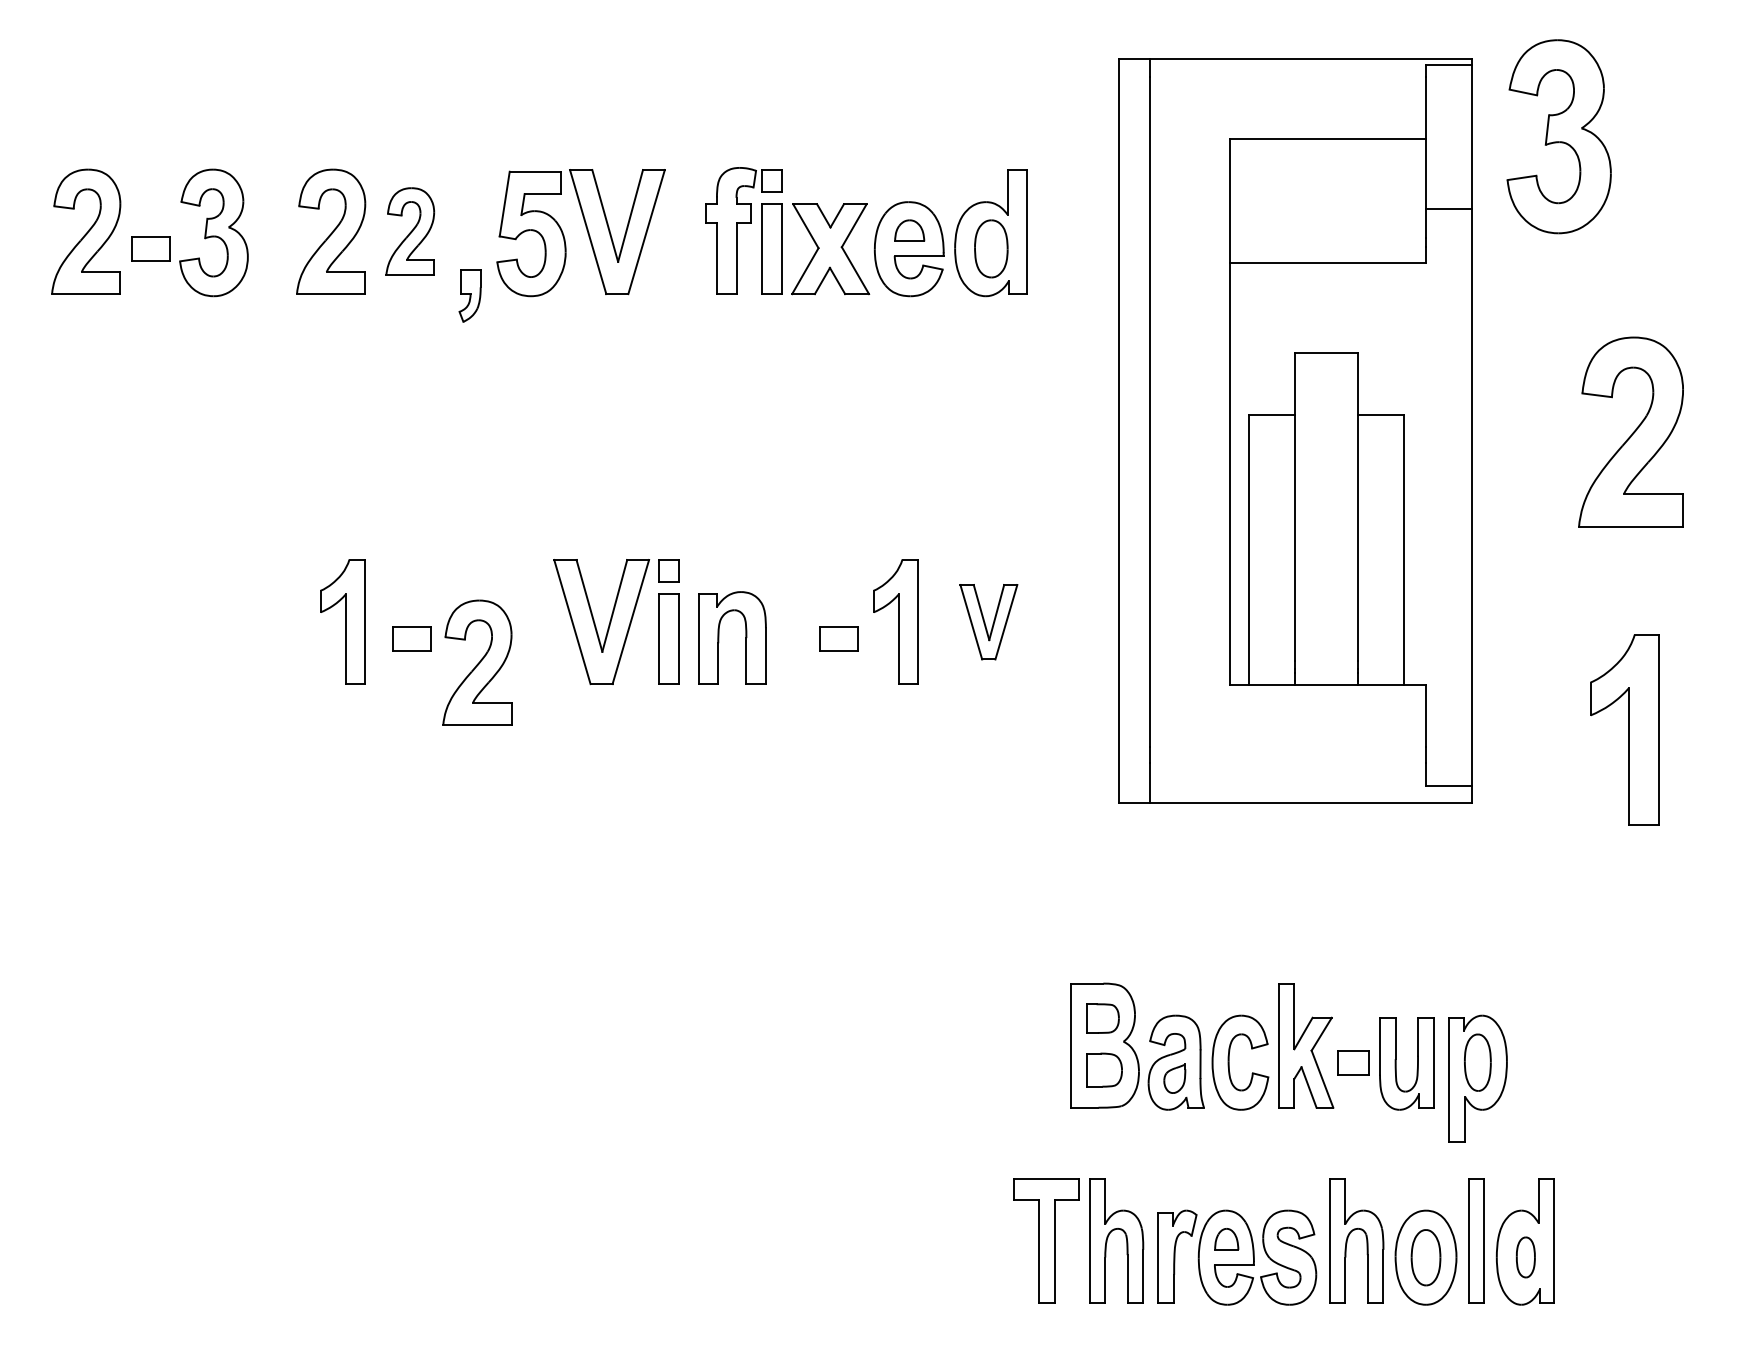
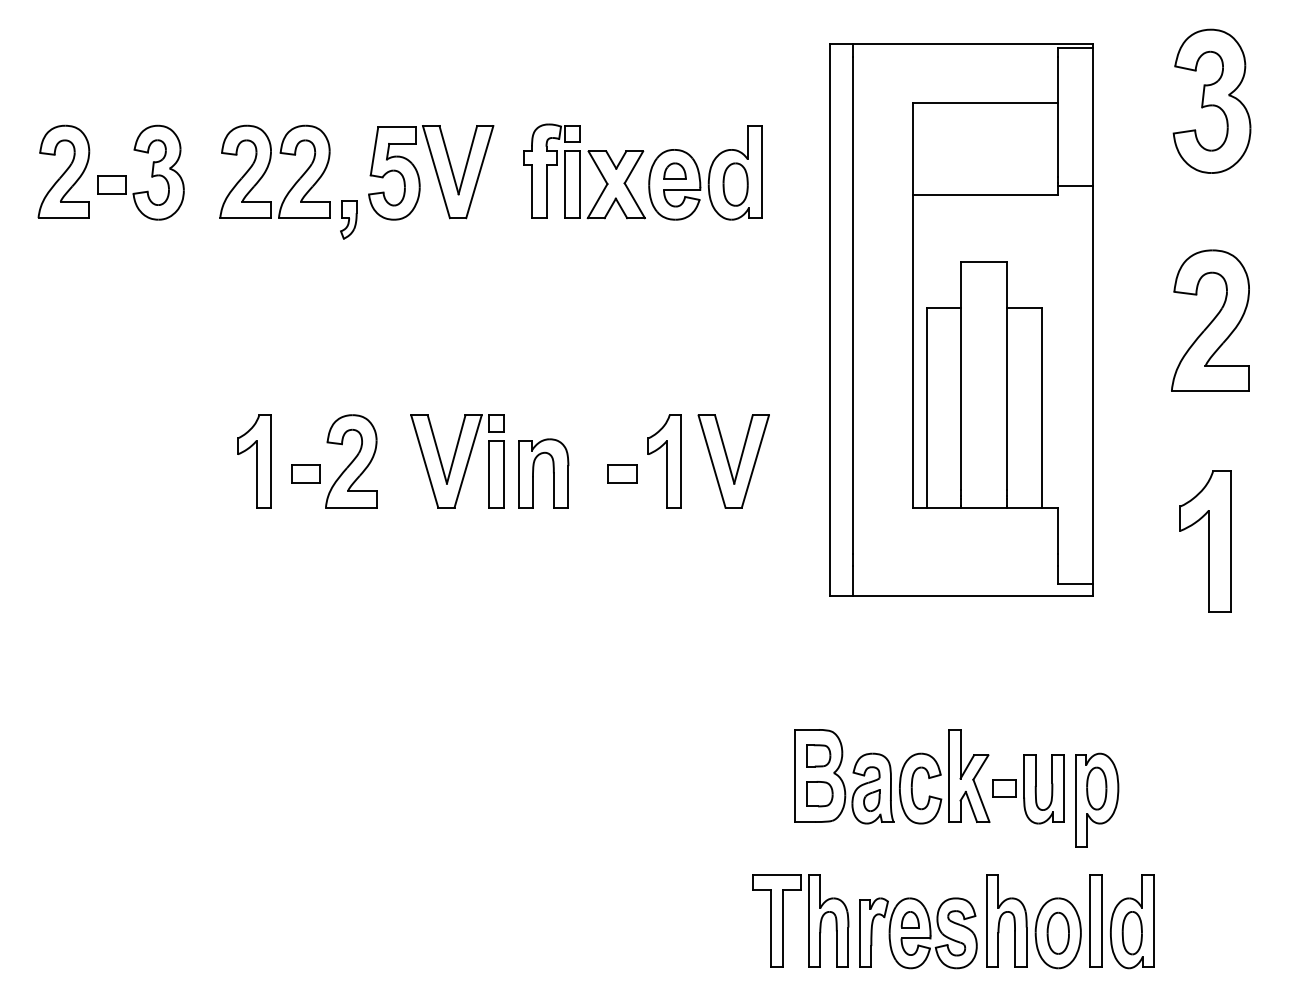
part: (1558, 136) -> (1211, 101), moved
line: (1448, 209) -> (1074, 185), moved
part: (410, 231) -> (304, 171), size x1.43
part: (988, 622) -> (733, 461), size x1.67
part: (477, 662) -> (351, 461), moved
part: (1525, 1257) -> (1132, 933), size x1.43

